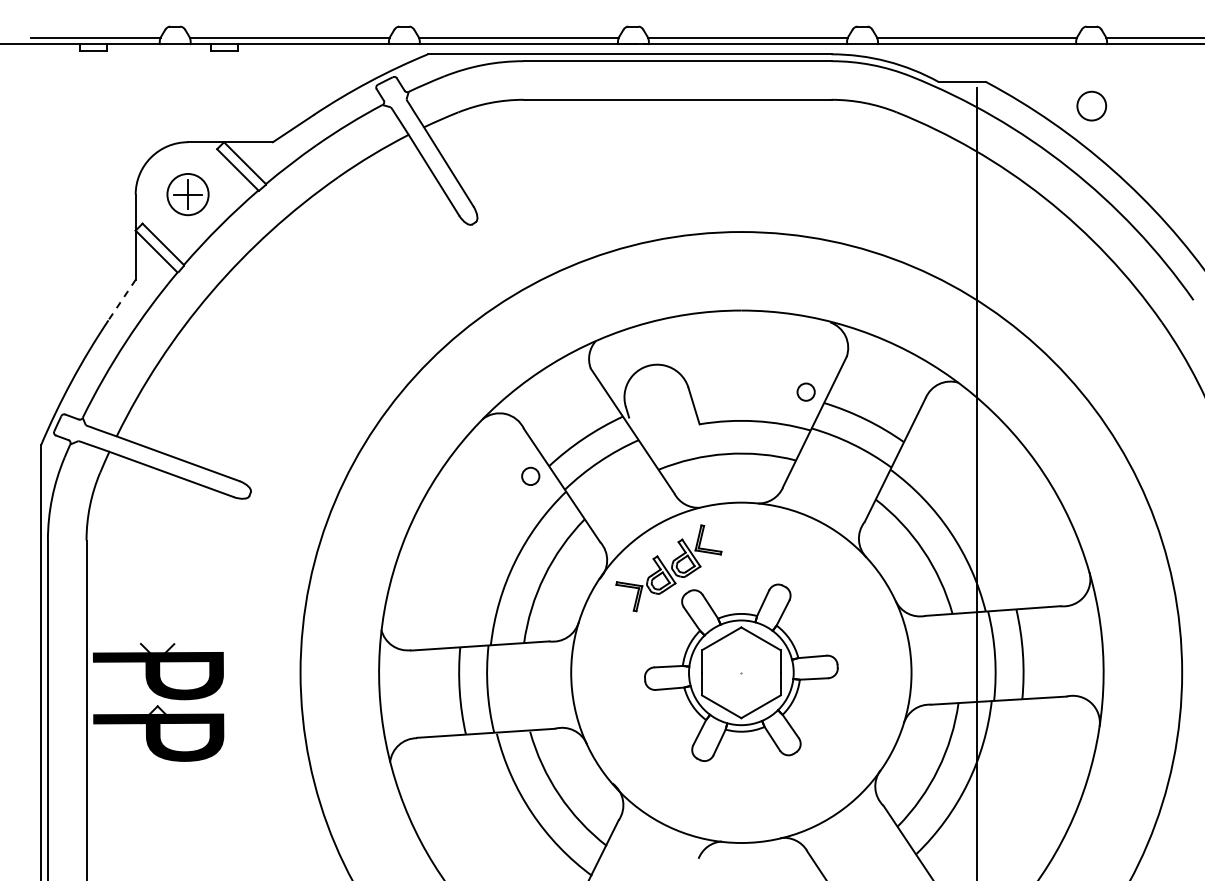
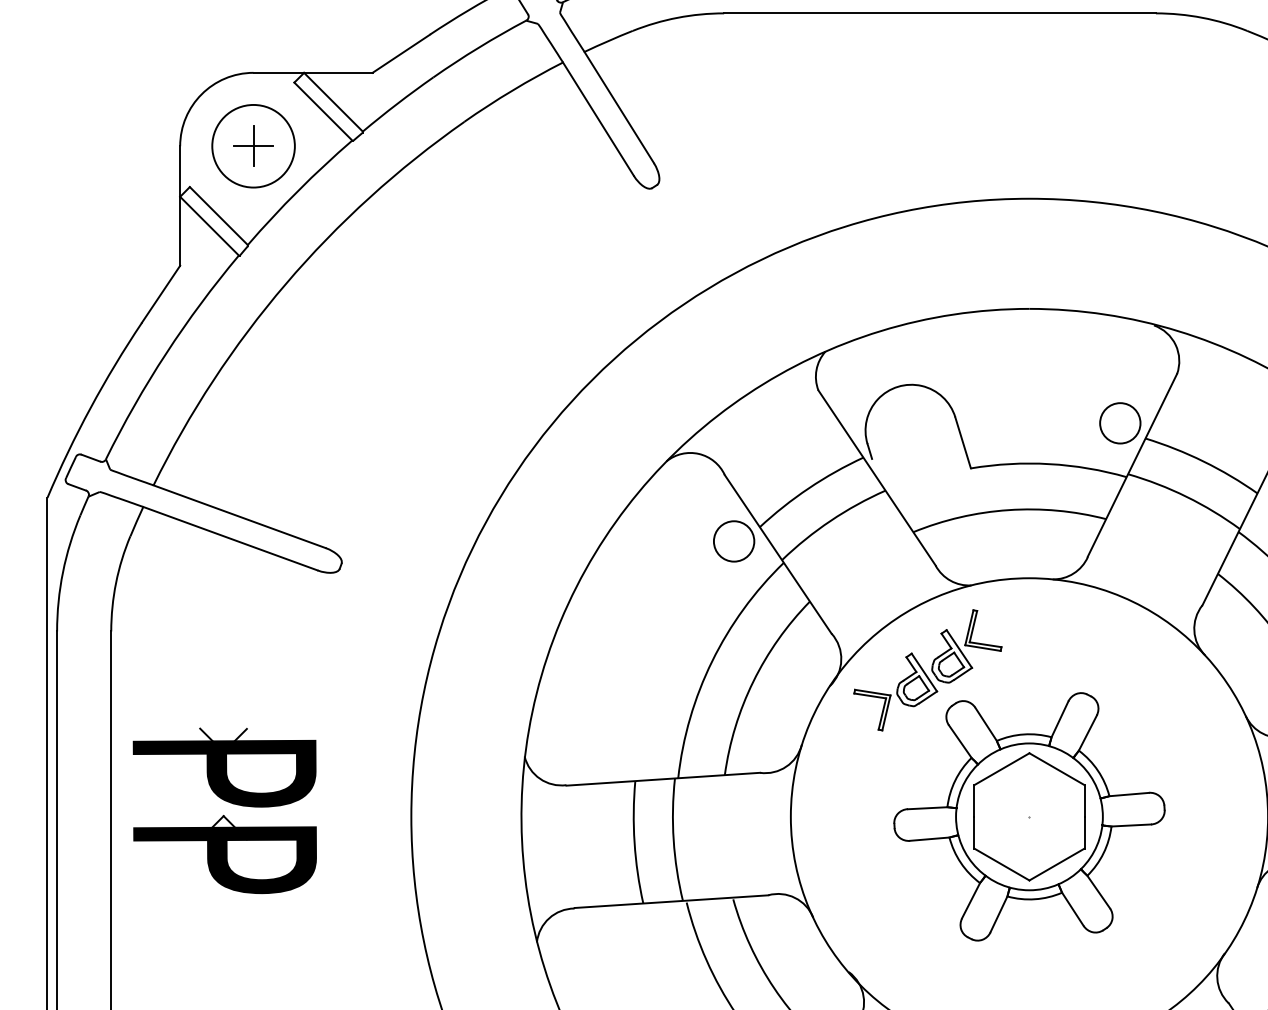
circle: (187, 194) -> (252, 146), size x1.43
line: (121, 300) -> (160, 294), dashed -> solid
circle: (805, 391) -> (1119, 422), size x1.67
circle: (530, 476) -> (733, 541), size x1.67
part: (158, 702) -> (224, 810), moved

